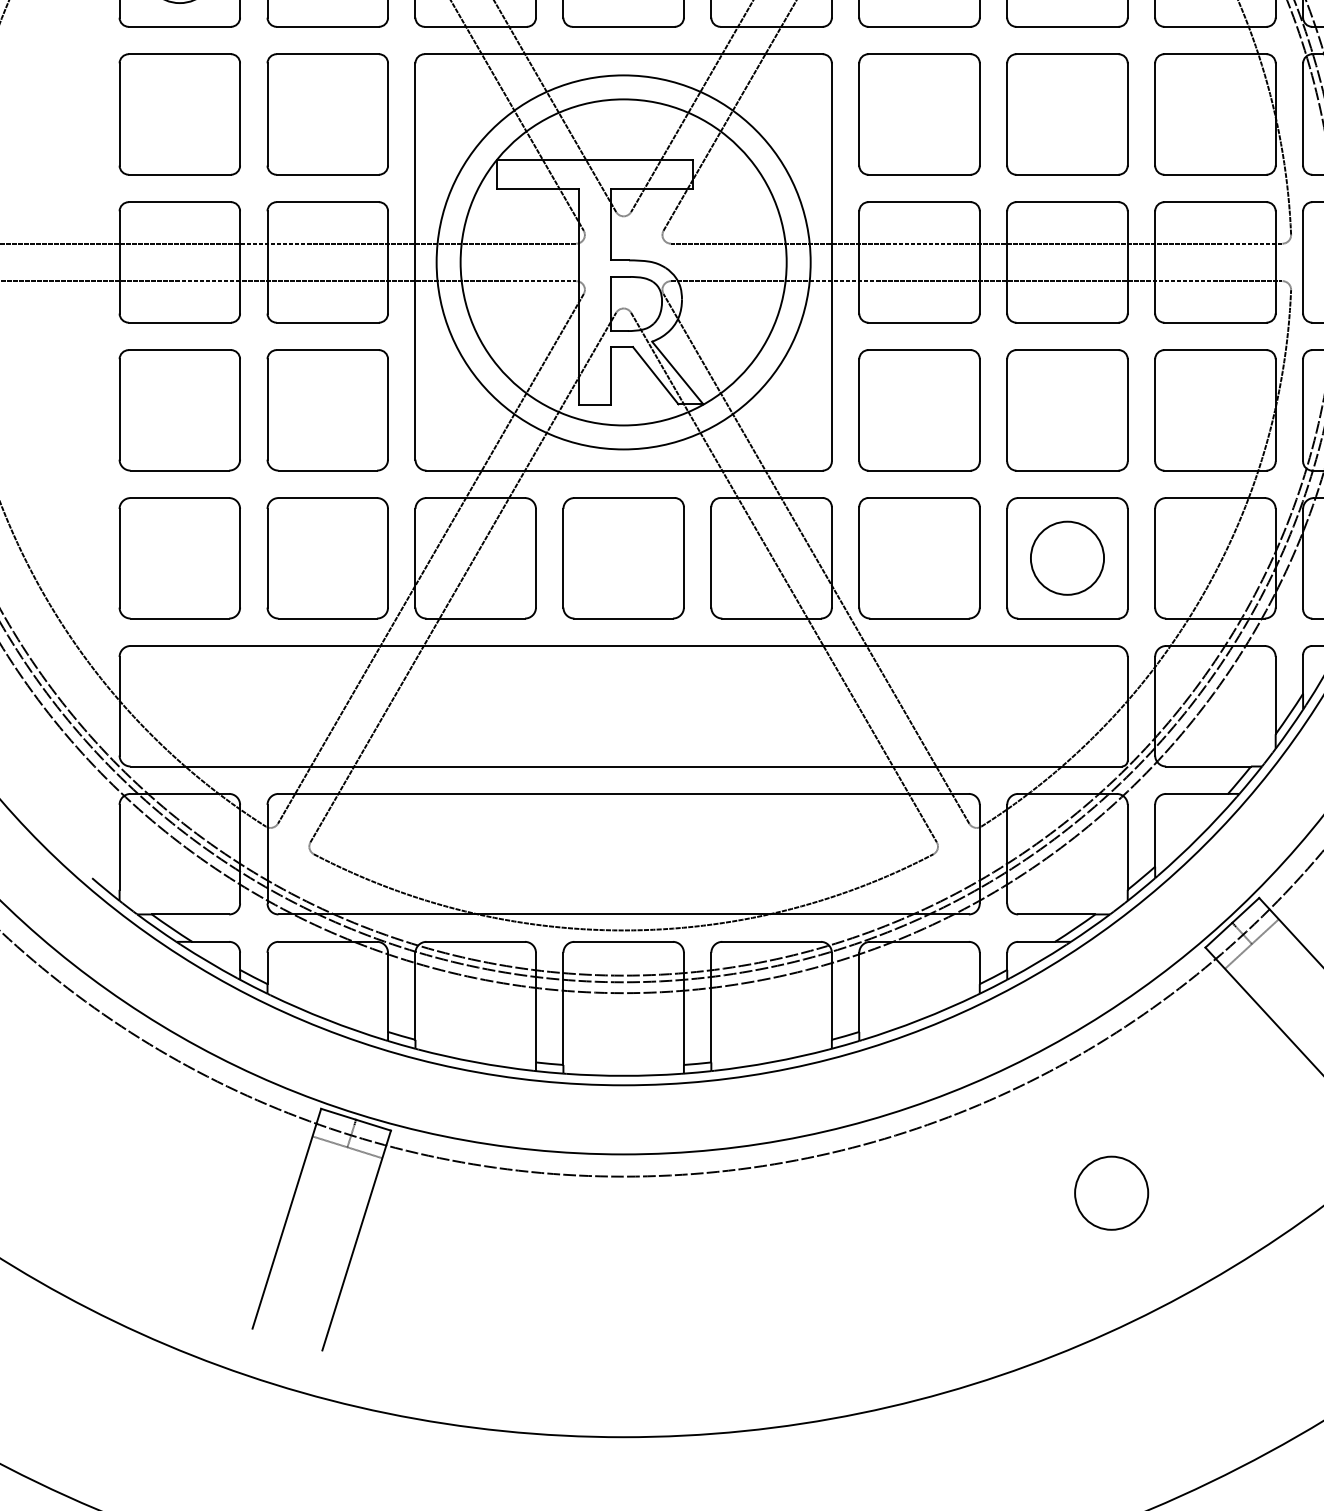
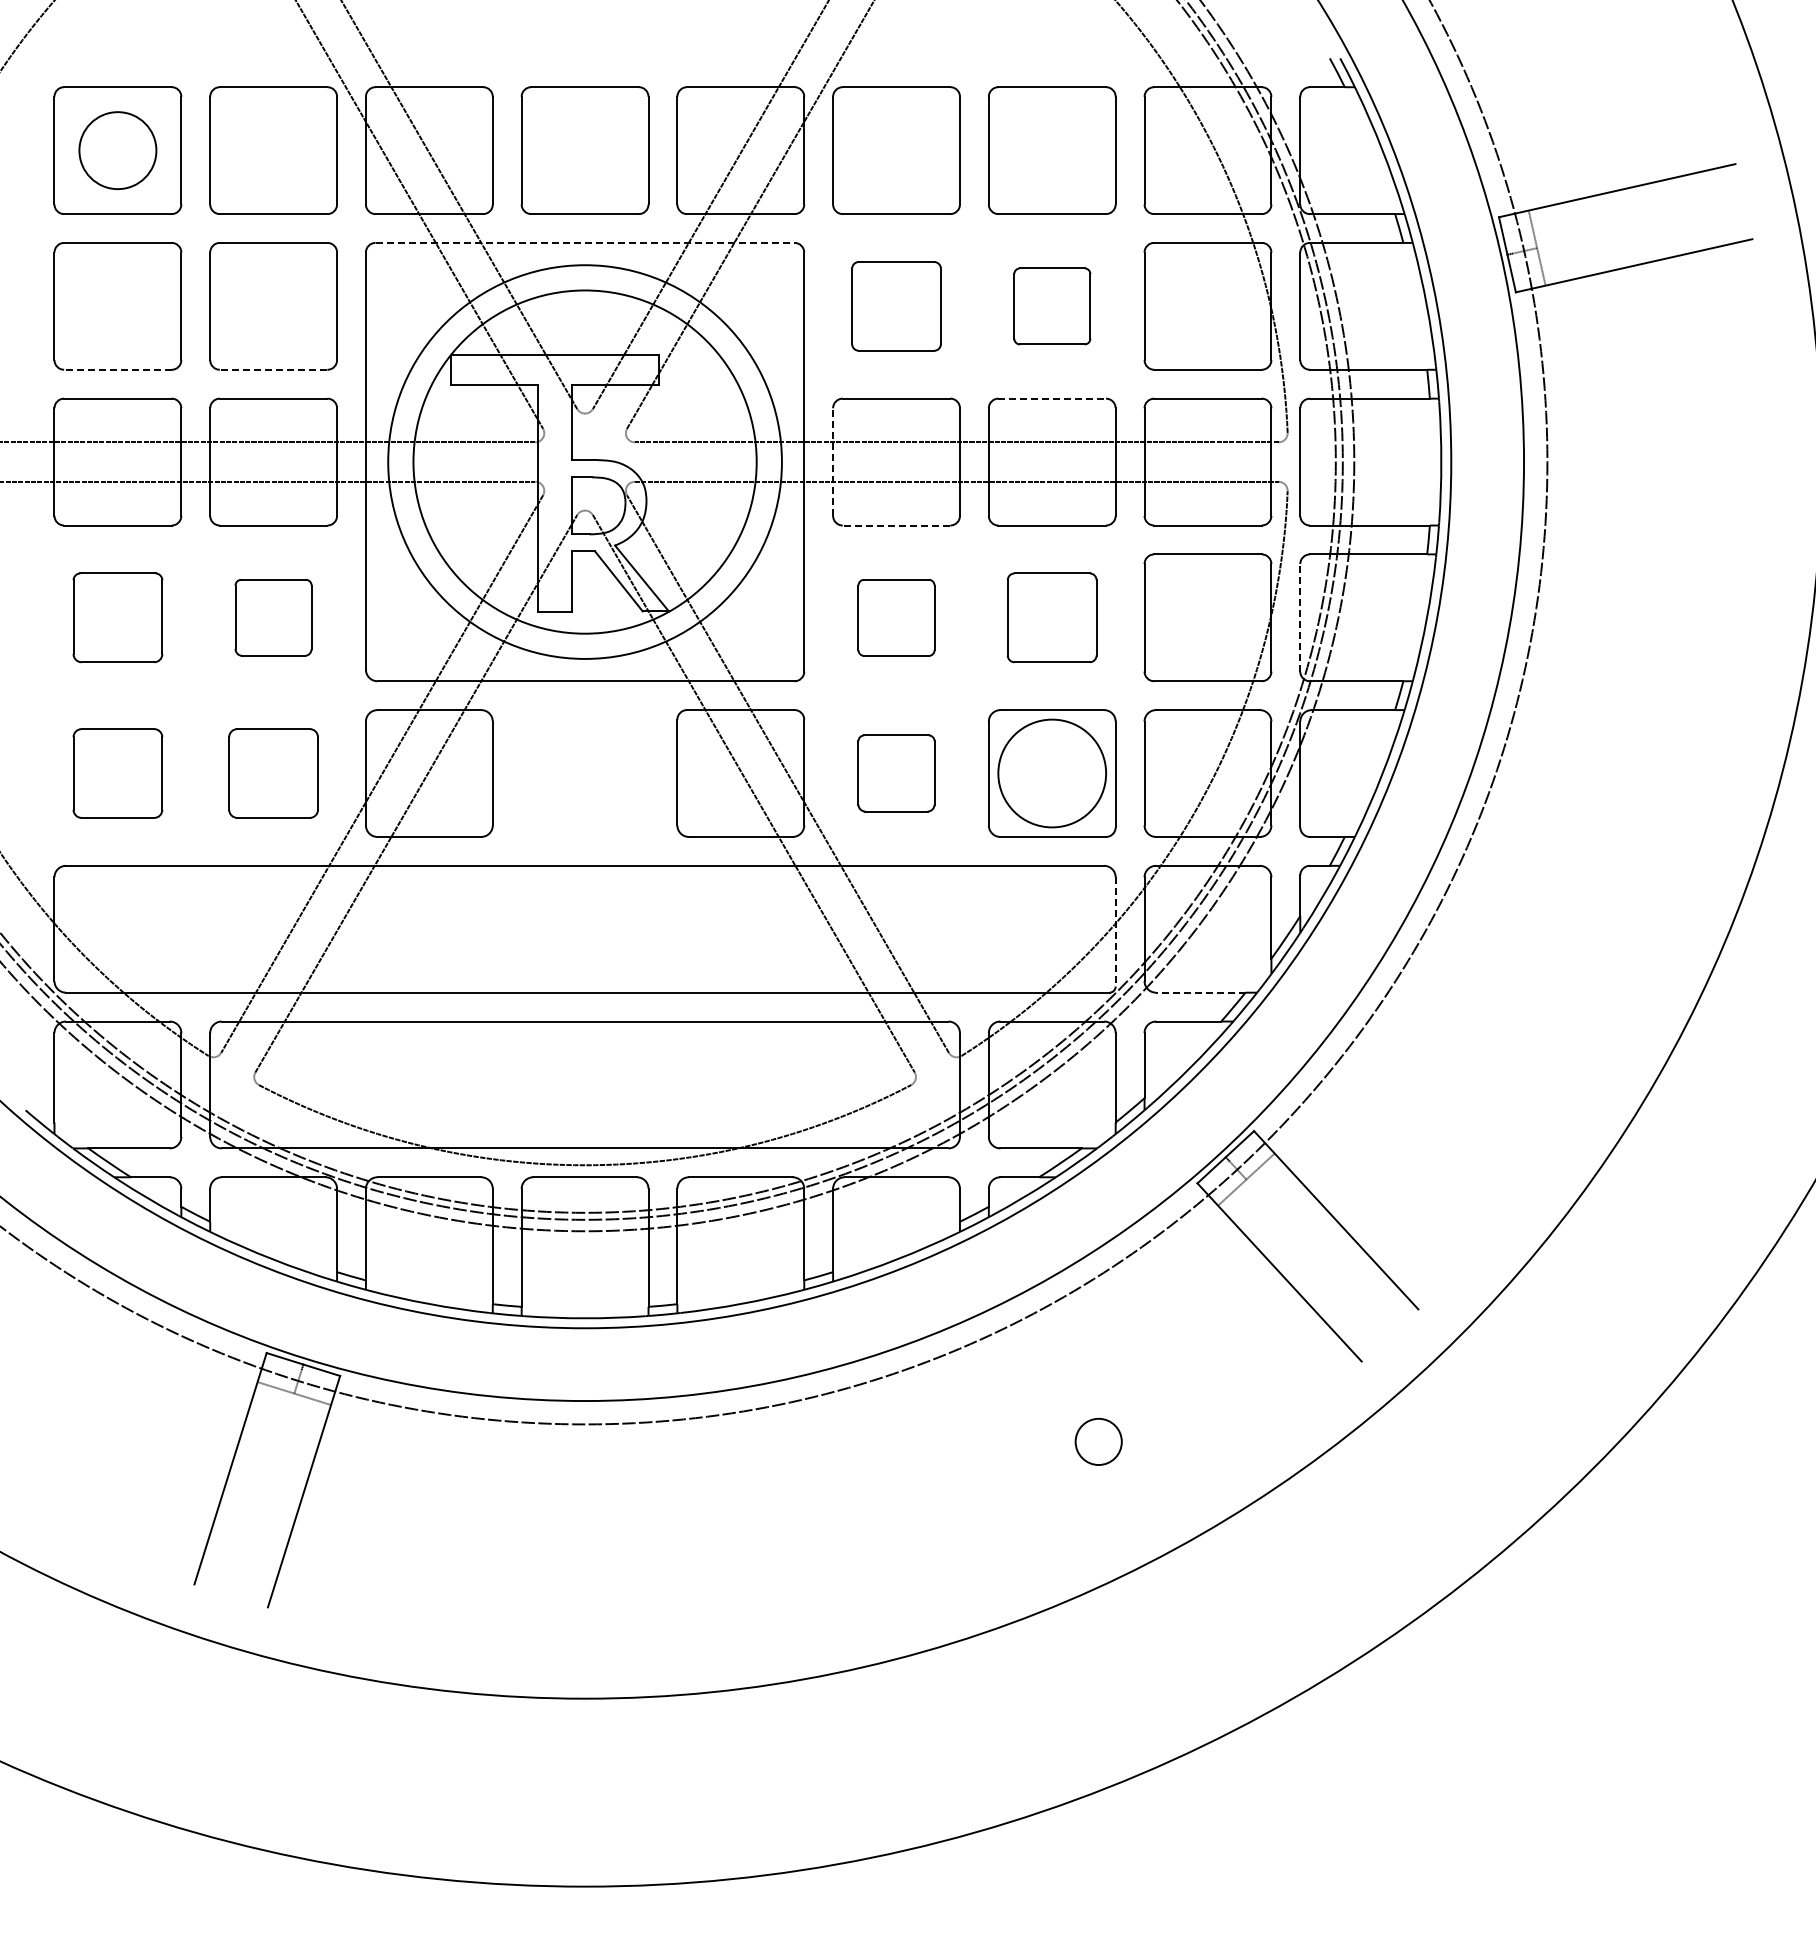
line: (624, 53) -> (585, 242), solid -> dashed
part: (919, 114) -> (896, 306), size x0.7
part: (1067, 114) -> (1052, 306), size x0.6
line: (179, 174) -> (117, 369), solid -> dashed
line: (327, 174) -> (273, 369), solid -> dashed
line: (1067, 202) -> (1052, 398), solid -> dashed
line: (859, 262) -> (833, 462), solid -> dashed
line: (919, 322) -> (896, 525), solid -> dashed
part: (179, 410) -> (117, 617), size x0.7
part: (327, 410) -> (273, 617), size x0.6
part: (919, 410) -> (896, 617), size x0.6
part: (1066, 410) -> (1051, 617), size x0.7
line: (1303, 410) -> (1300, 617), solid -> dashed
part: (179, 558) -> (117, 773), size x0.7
part: (327, 558) -> (273, 773), size x0.7
part: (623, 558) -> (584, 773), removed
part: (919, 558) -> (896, 773), size x0.6
circle: (1066, 558) -> (1051, 773), size x1.4
line: (1127, 708) -> (1115, 931), solid -> dashed
line: (1208, 766) -> (1200, 992), solid -> dashed
circle: (1111, 1192) -> (1098, 1441), size x0.6

